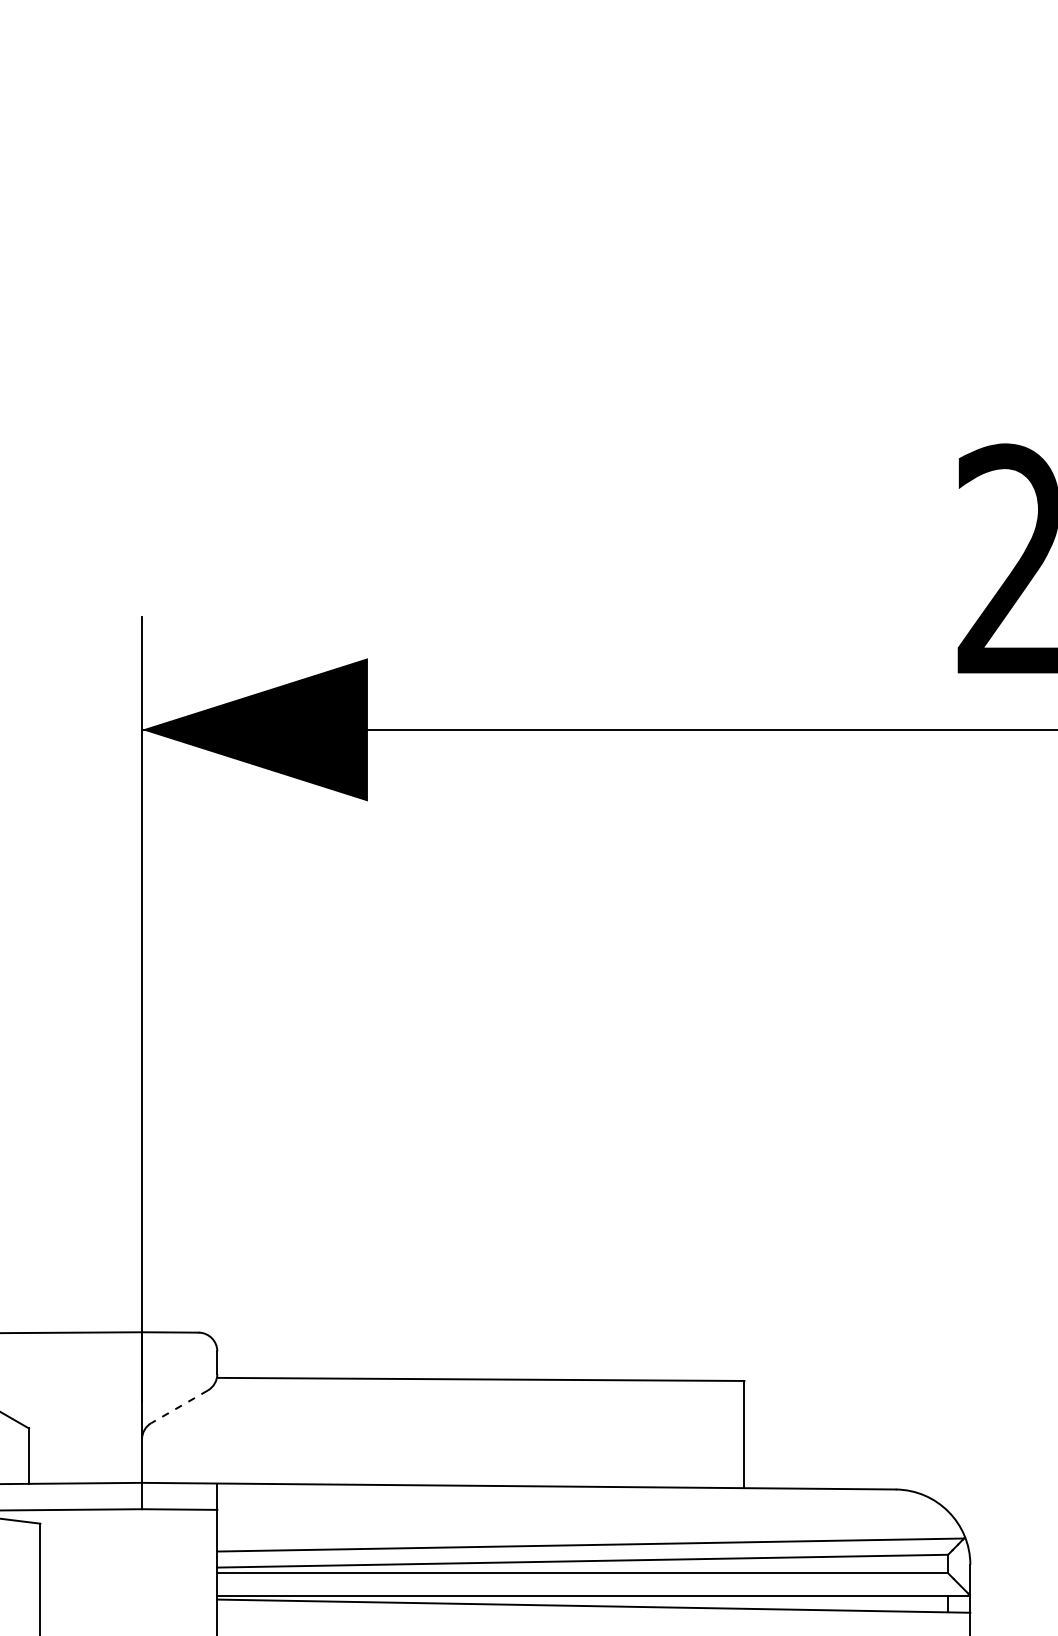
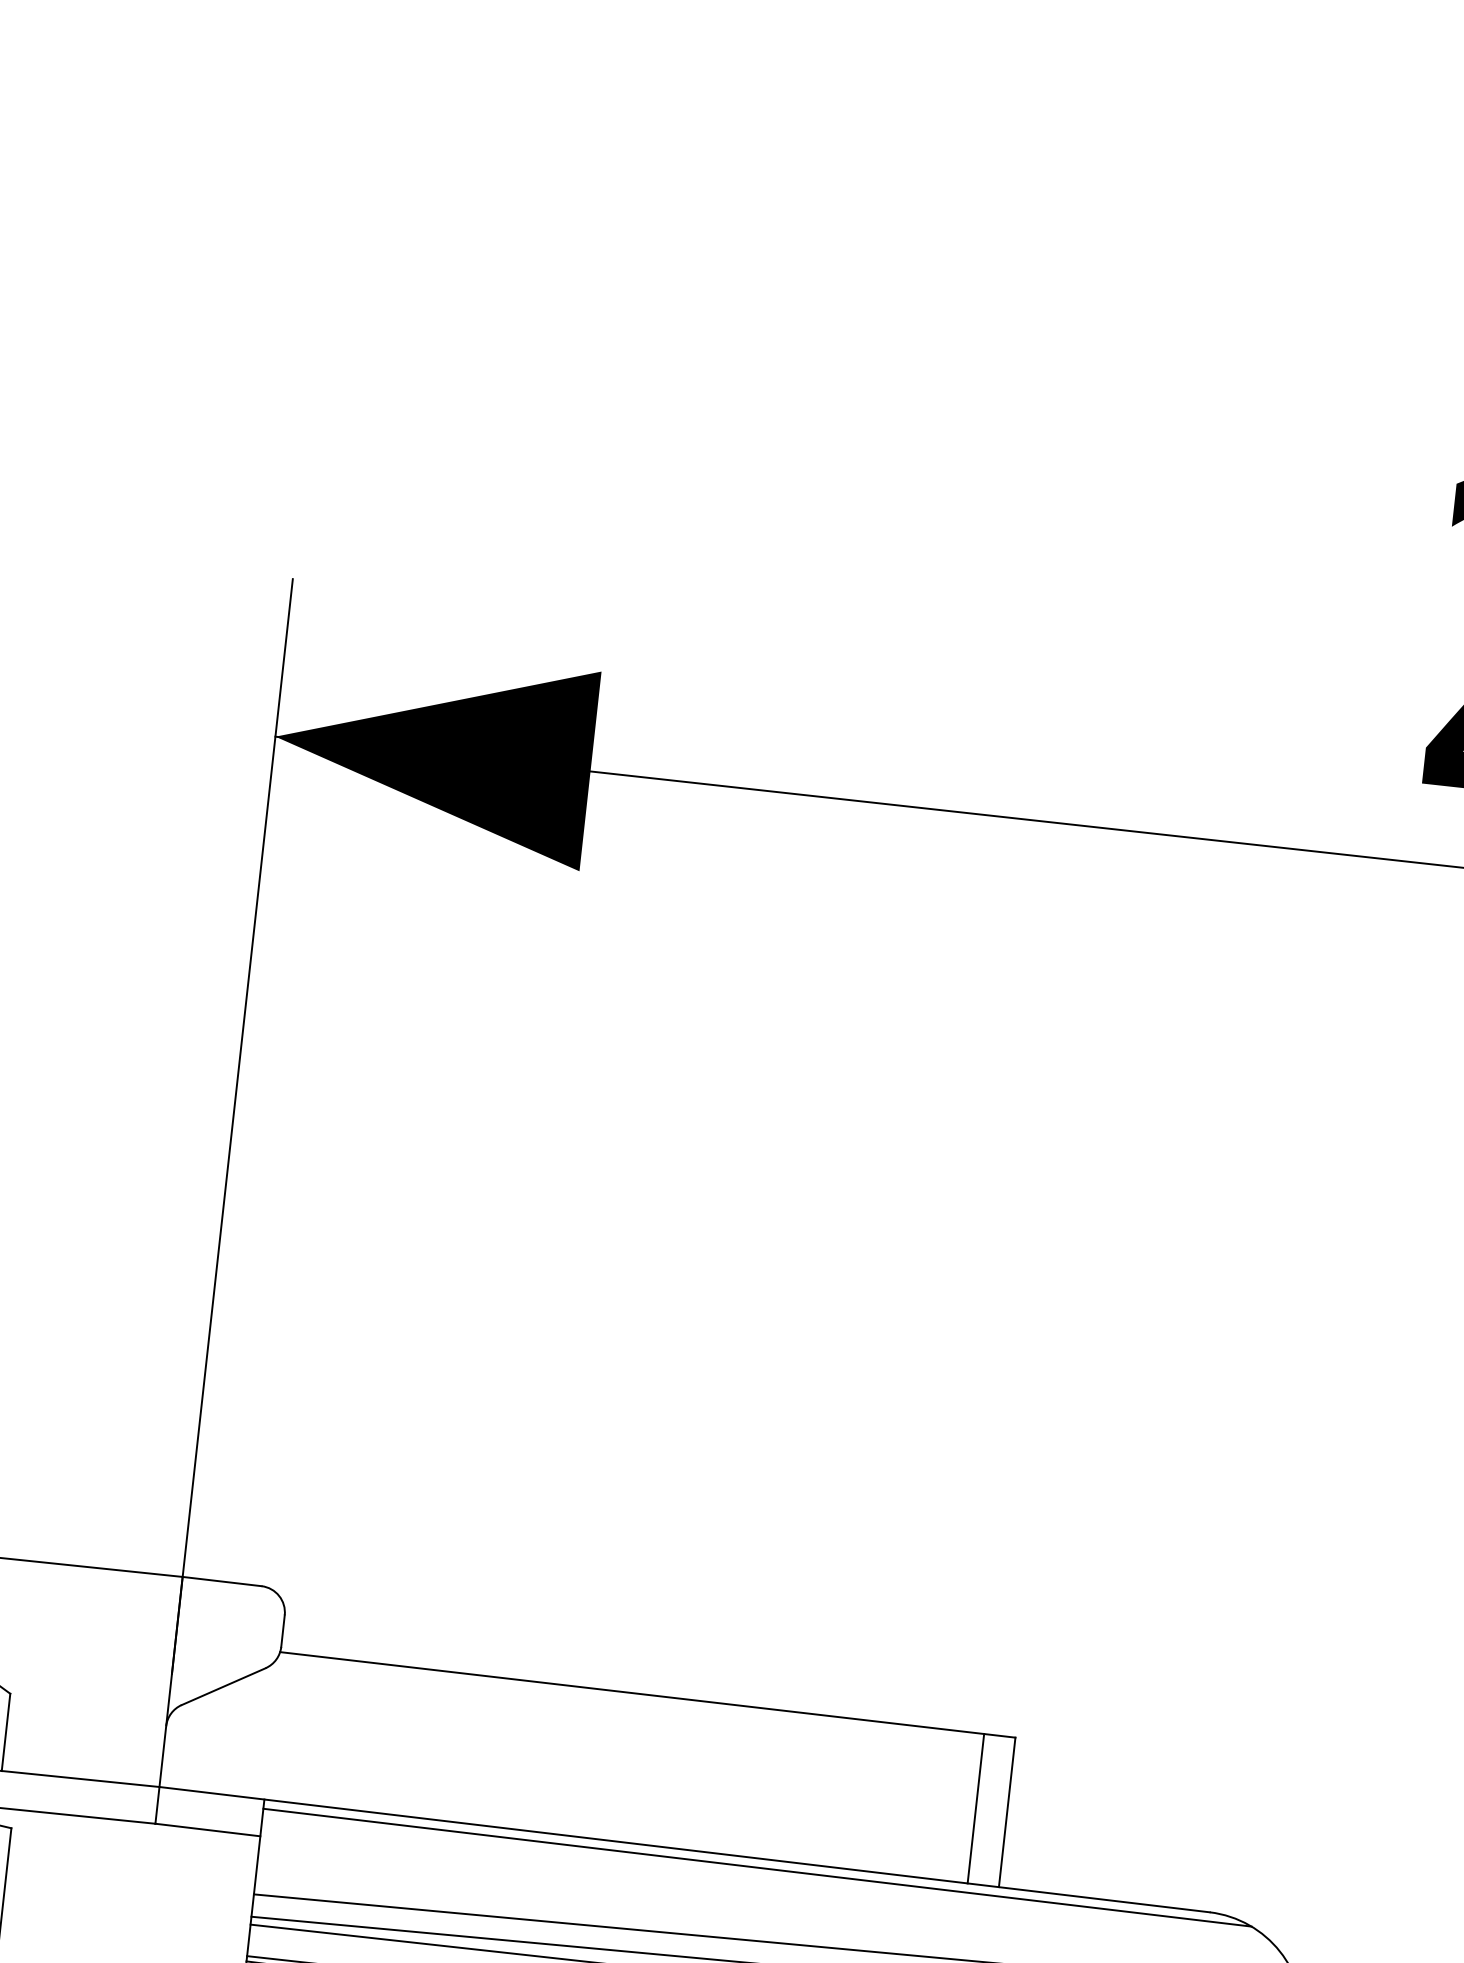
line: (179, 1406) -> (223, 1686), dashed -> solid
line: (722, 1433) -> (976, 1807), added
line: (571, 1493) -> (756, 1867), added

